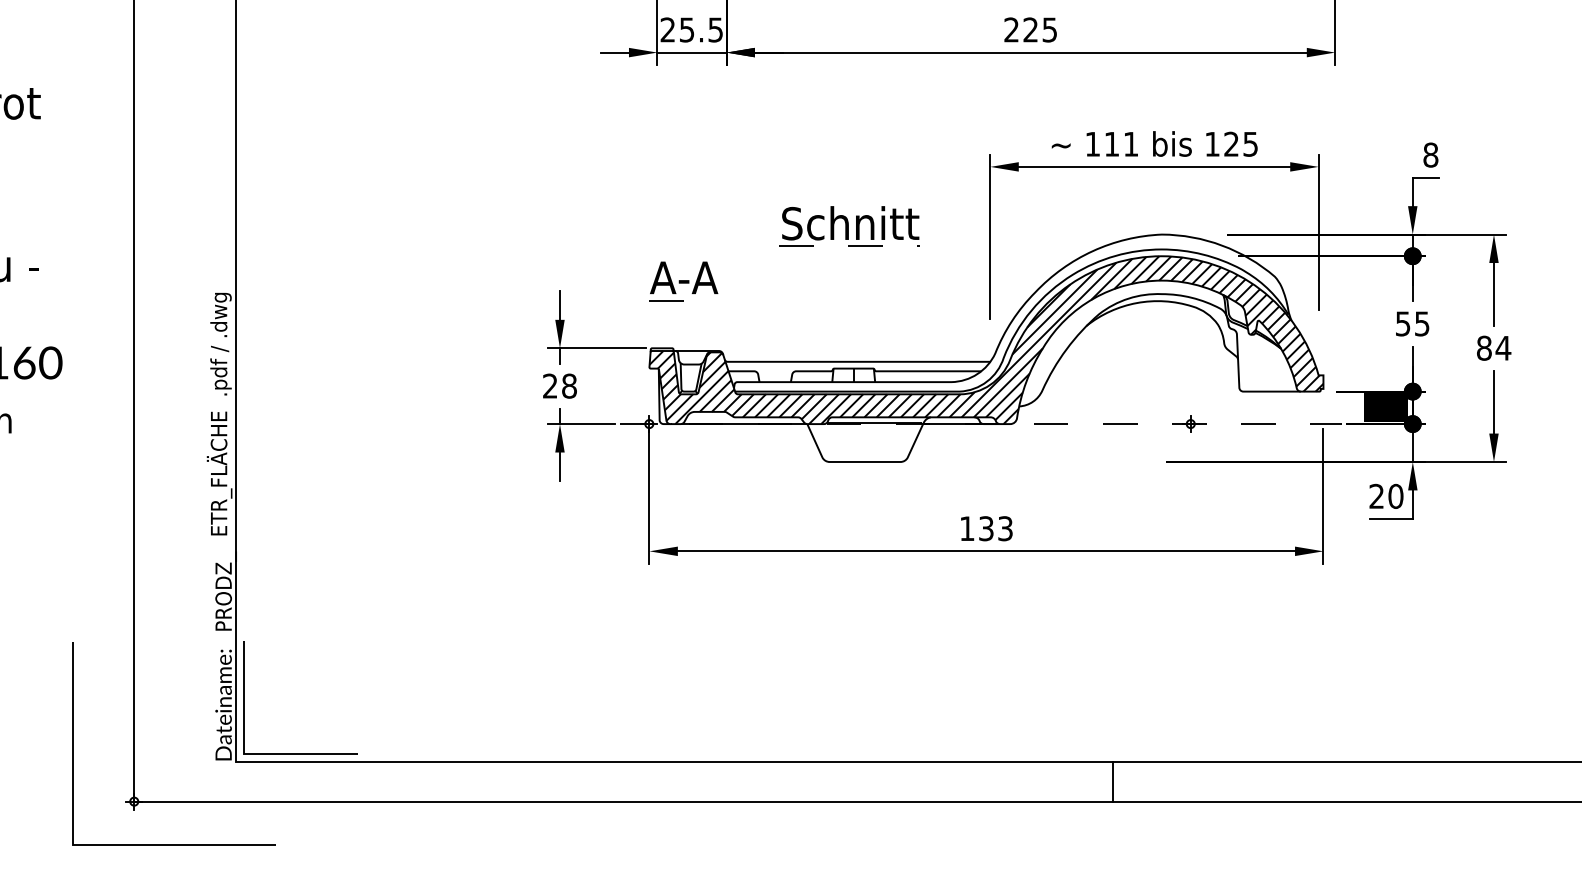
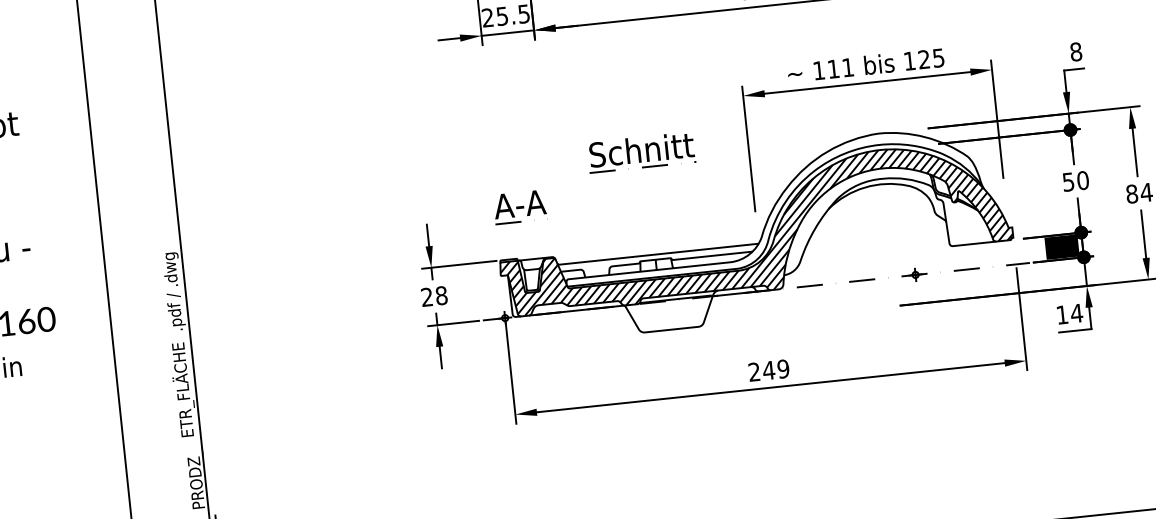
text: (1421, 323) -> (1082, 180), 55 -> 50
text: (1386, 495) -> (1069, 313), 20 -> 14
text: (986, 528) -> (769, 370), 133 -> 249

